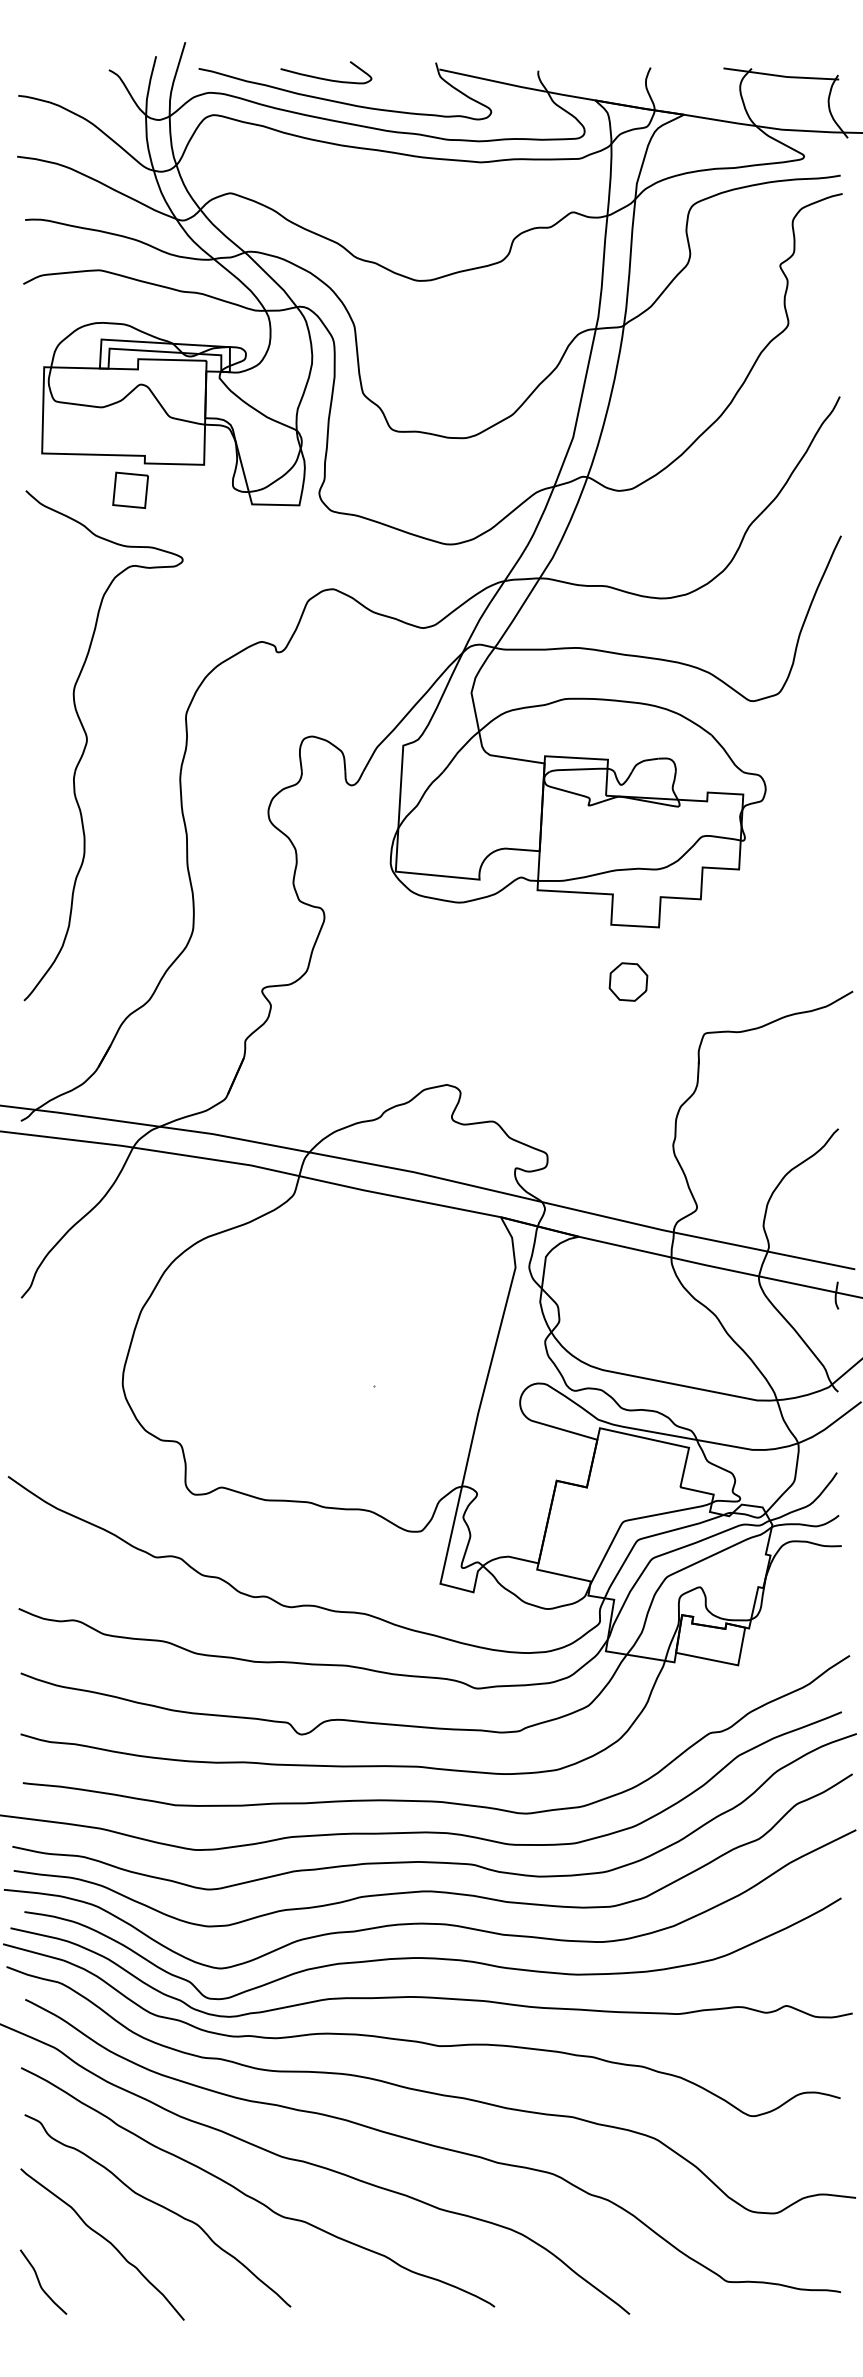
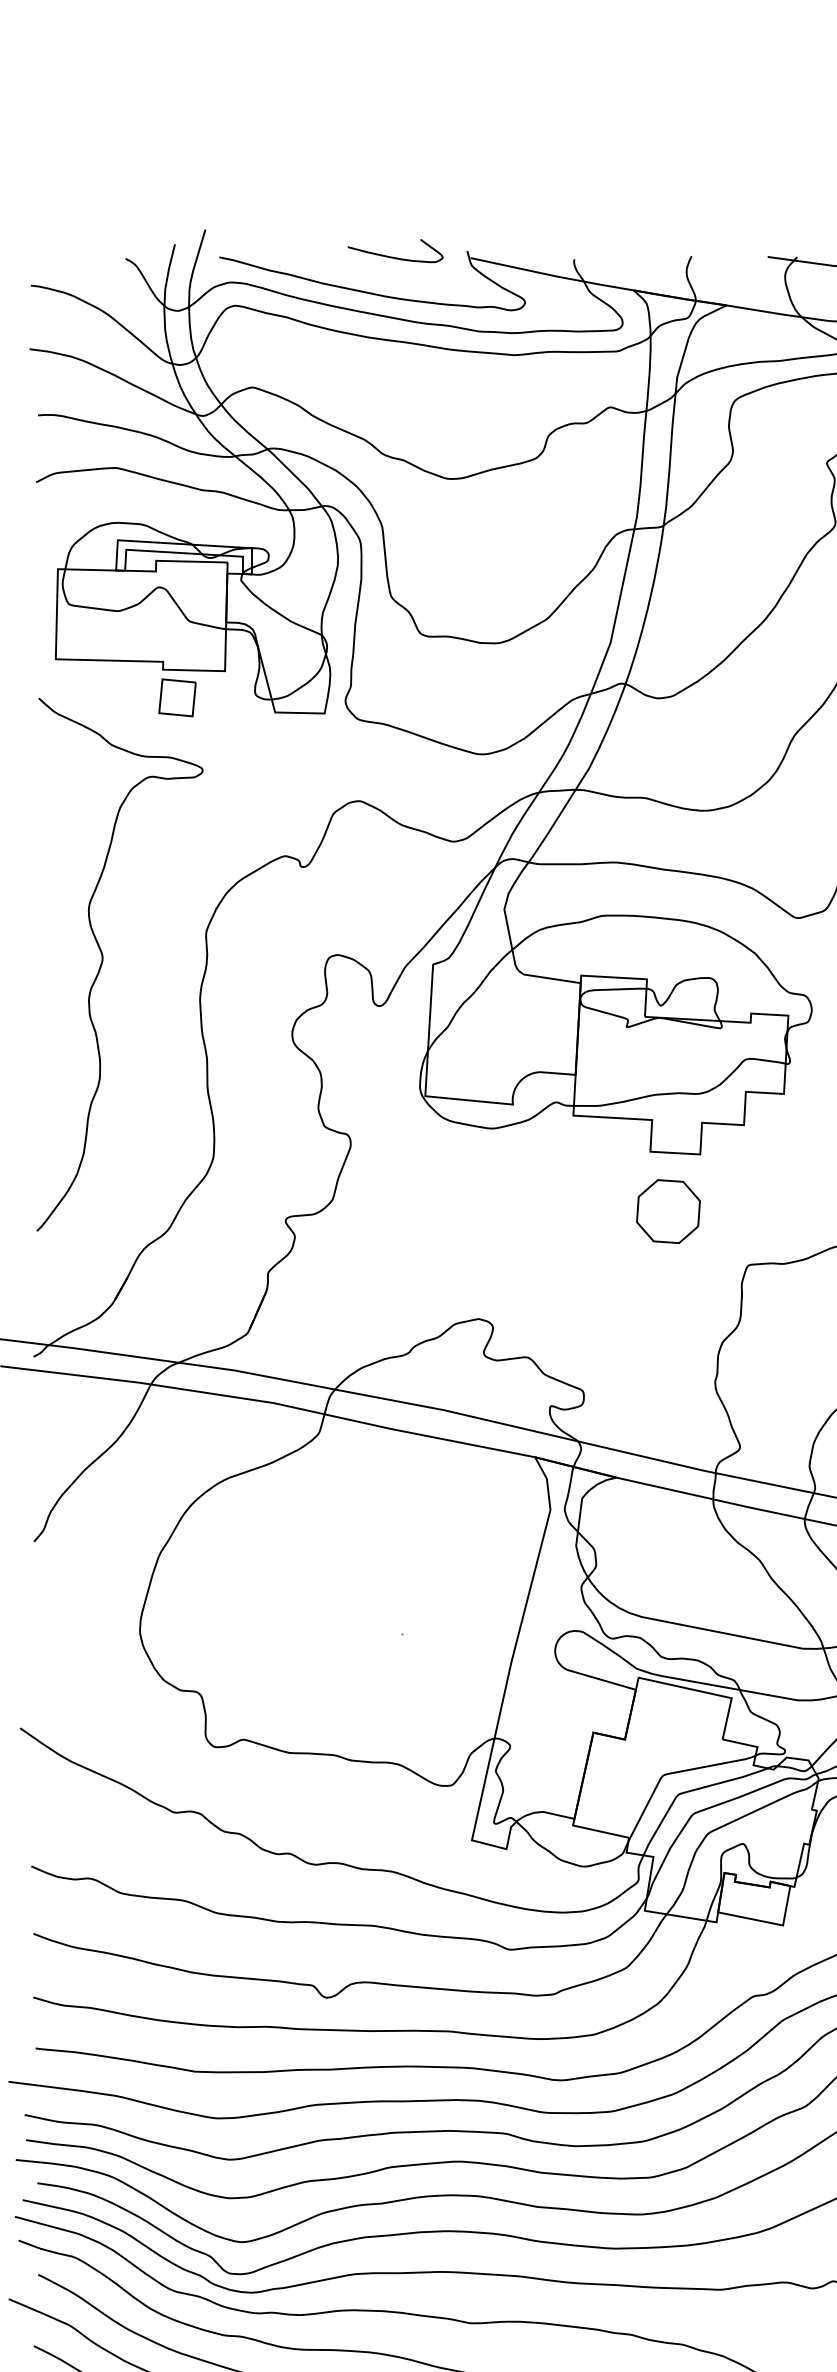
curve: (326, 78) -> (395, 257), moved
part: (130, 489) -> (177, 696), moved
part: (628, 981) -> (668, 1210), size x1.6

